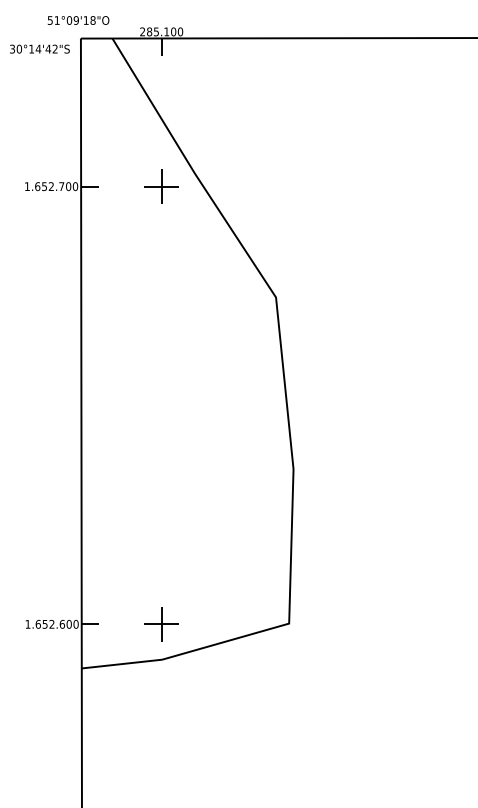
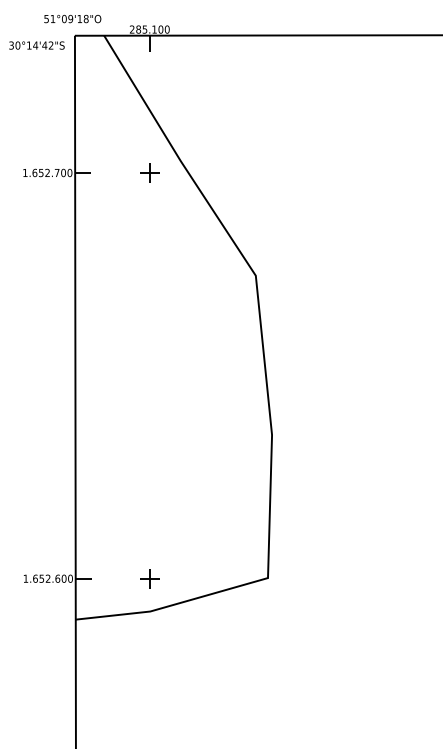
part: (161, 186) -> (149, 172), size x0.6
part: (161, 624) -> (149, 578), size x0.6

